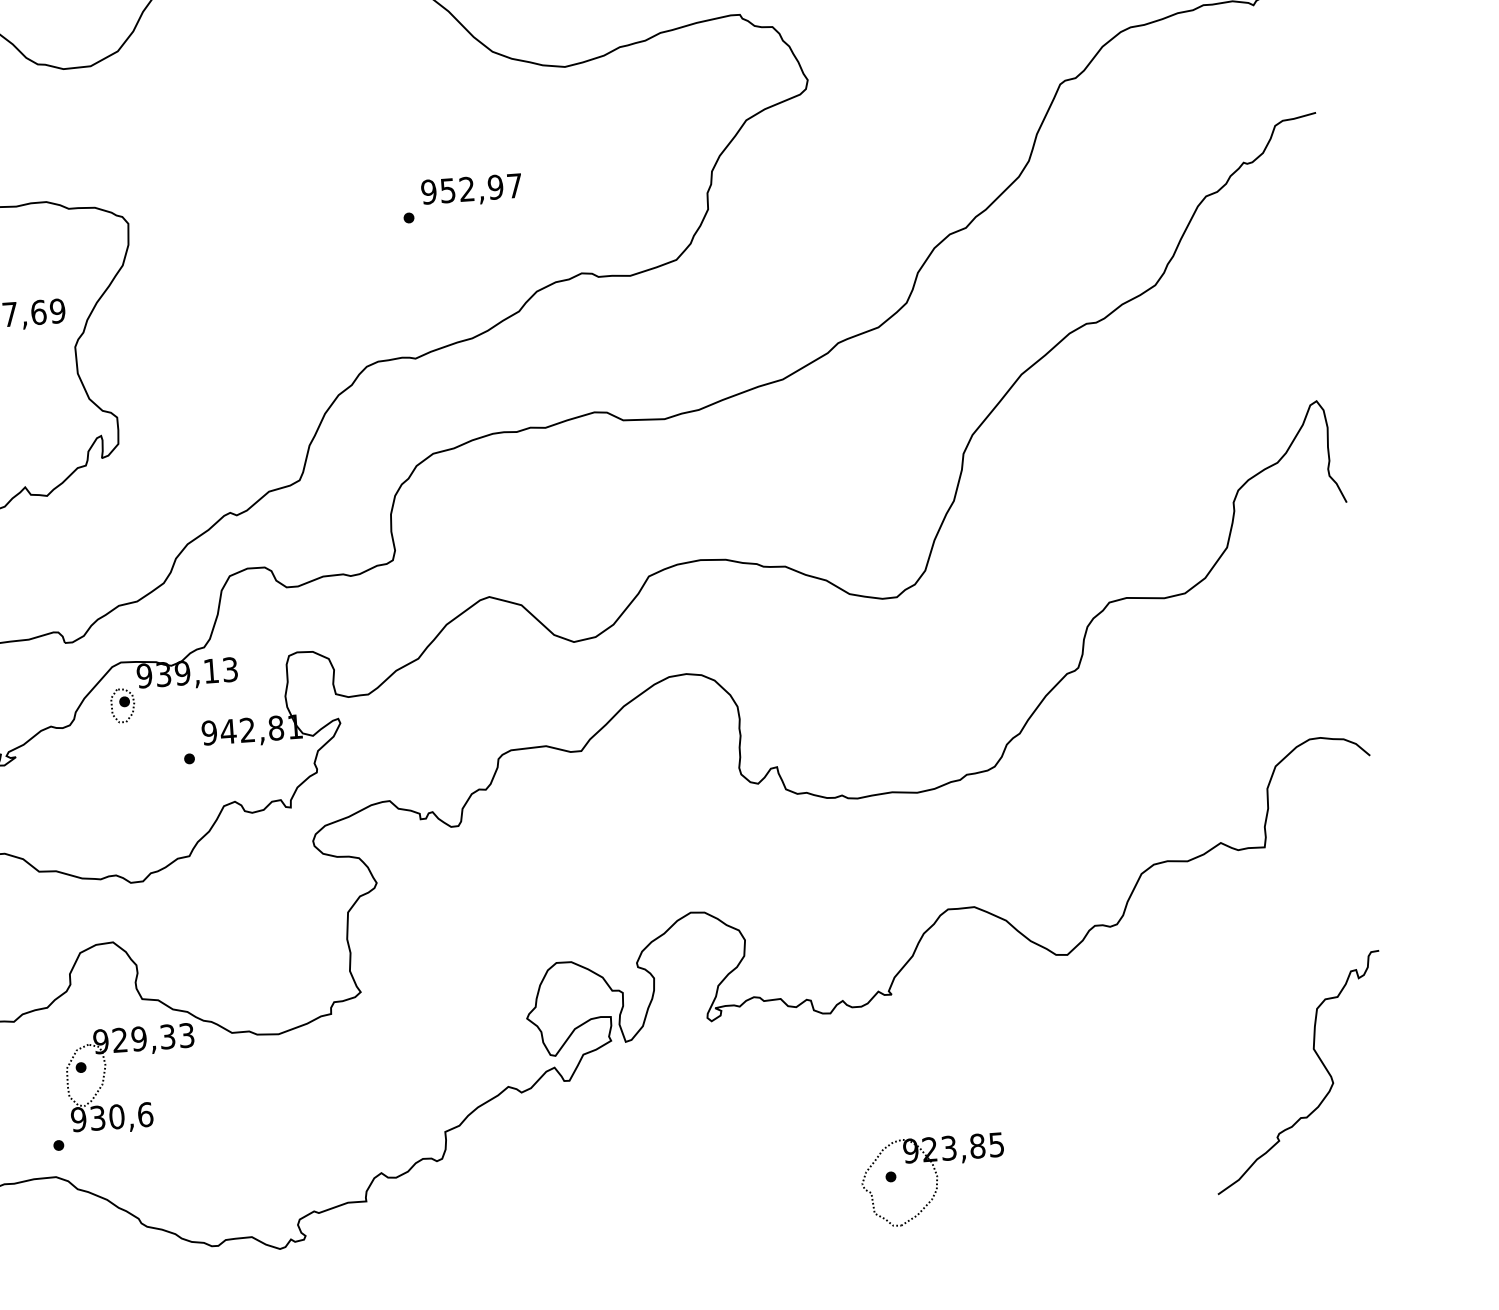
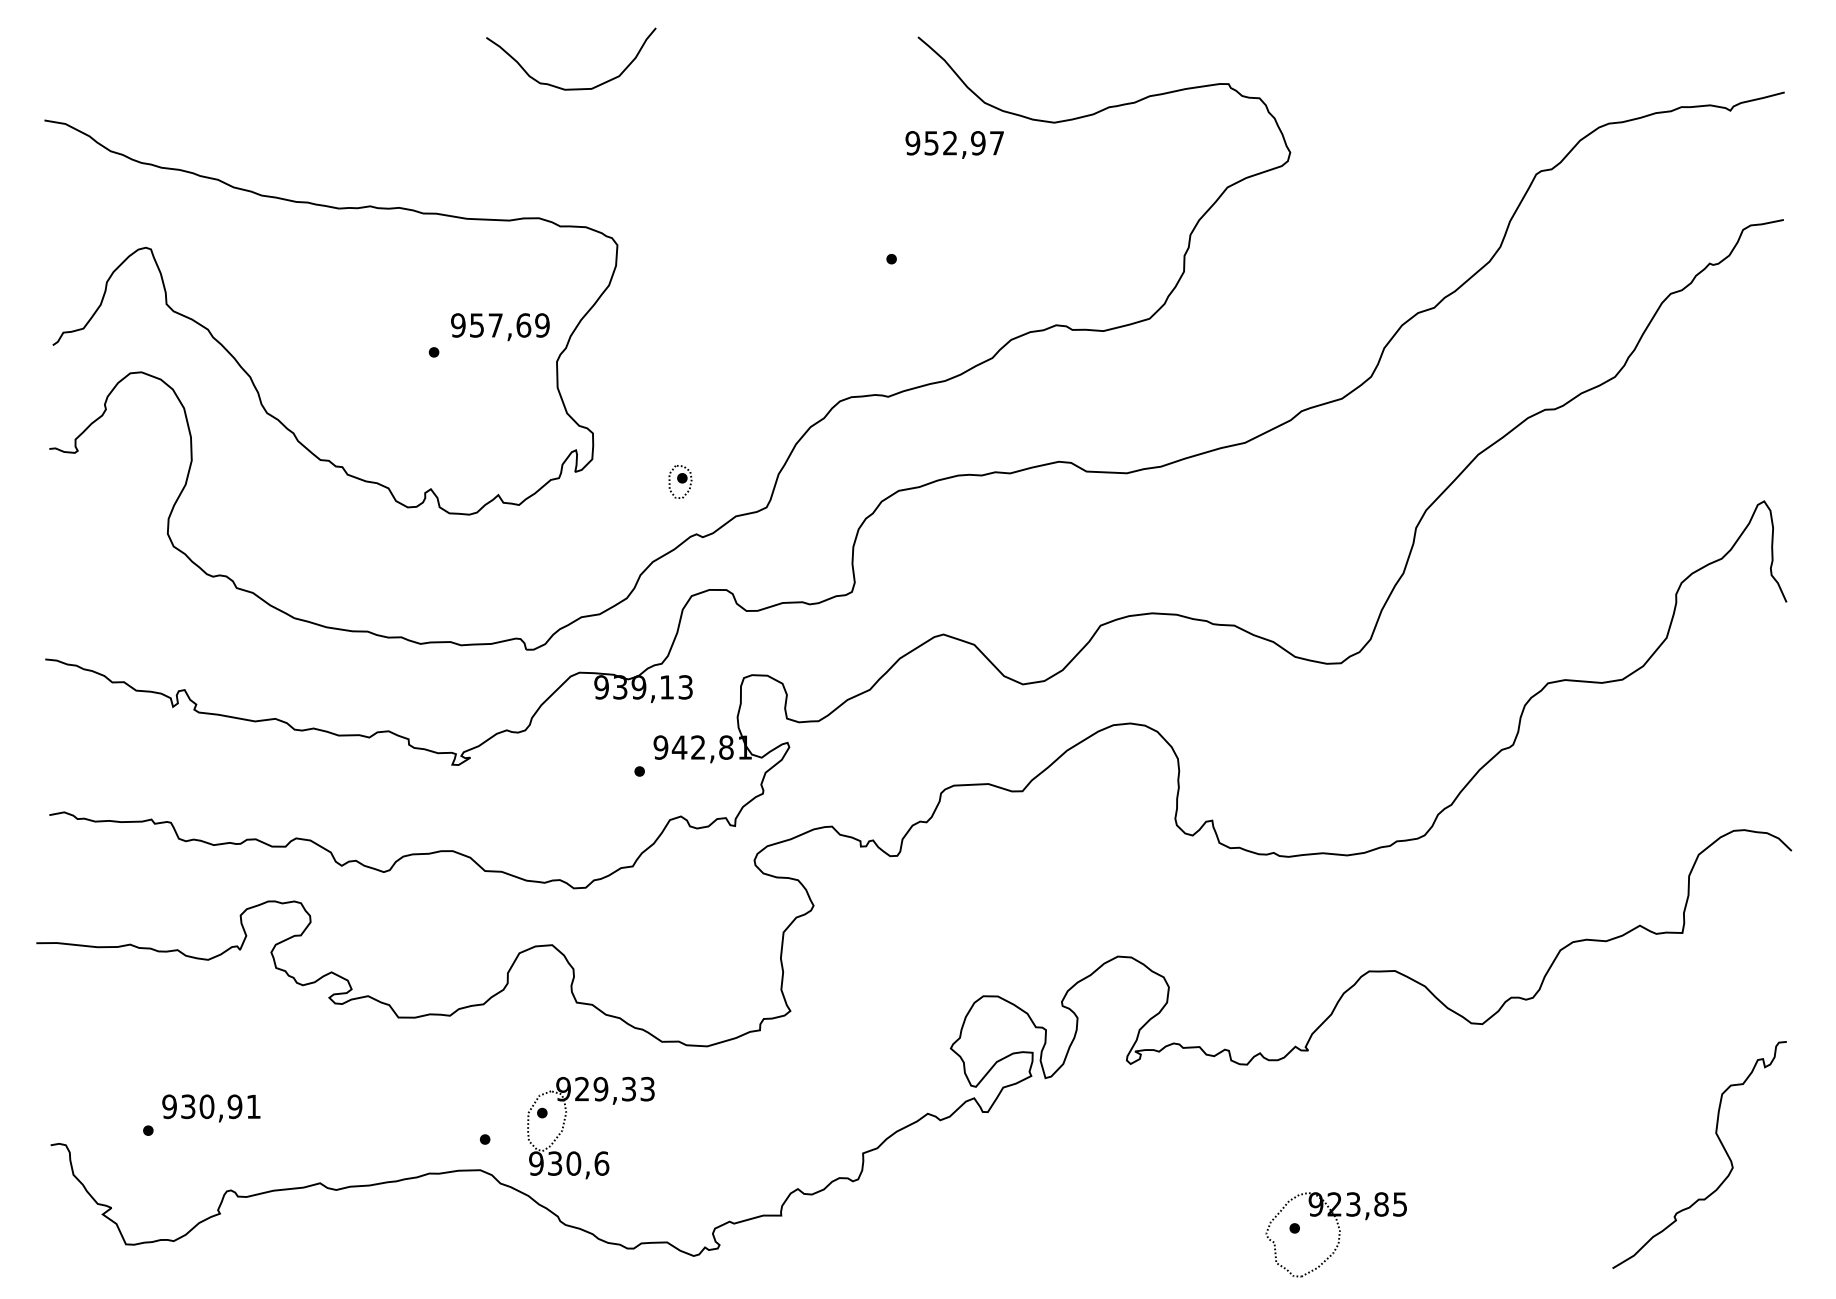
text: (471, 190) -> (954, 144), moved
part: (122, 705) -> (680, 481), moved
part: (105, 1073) -> (565, 1120), moved

